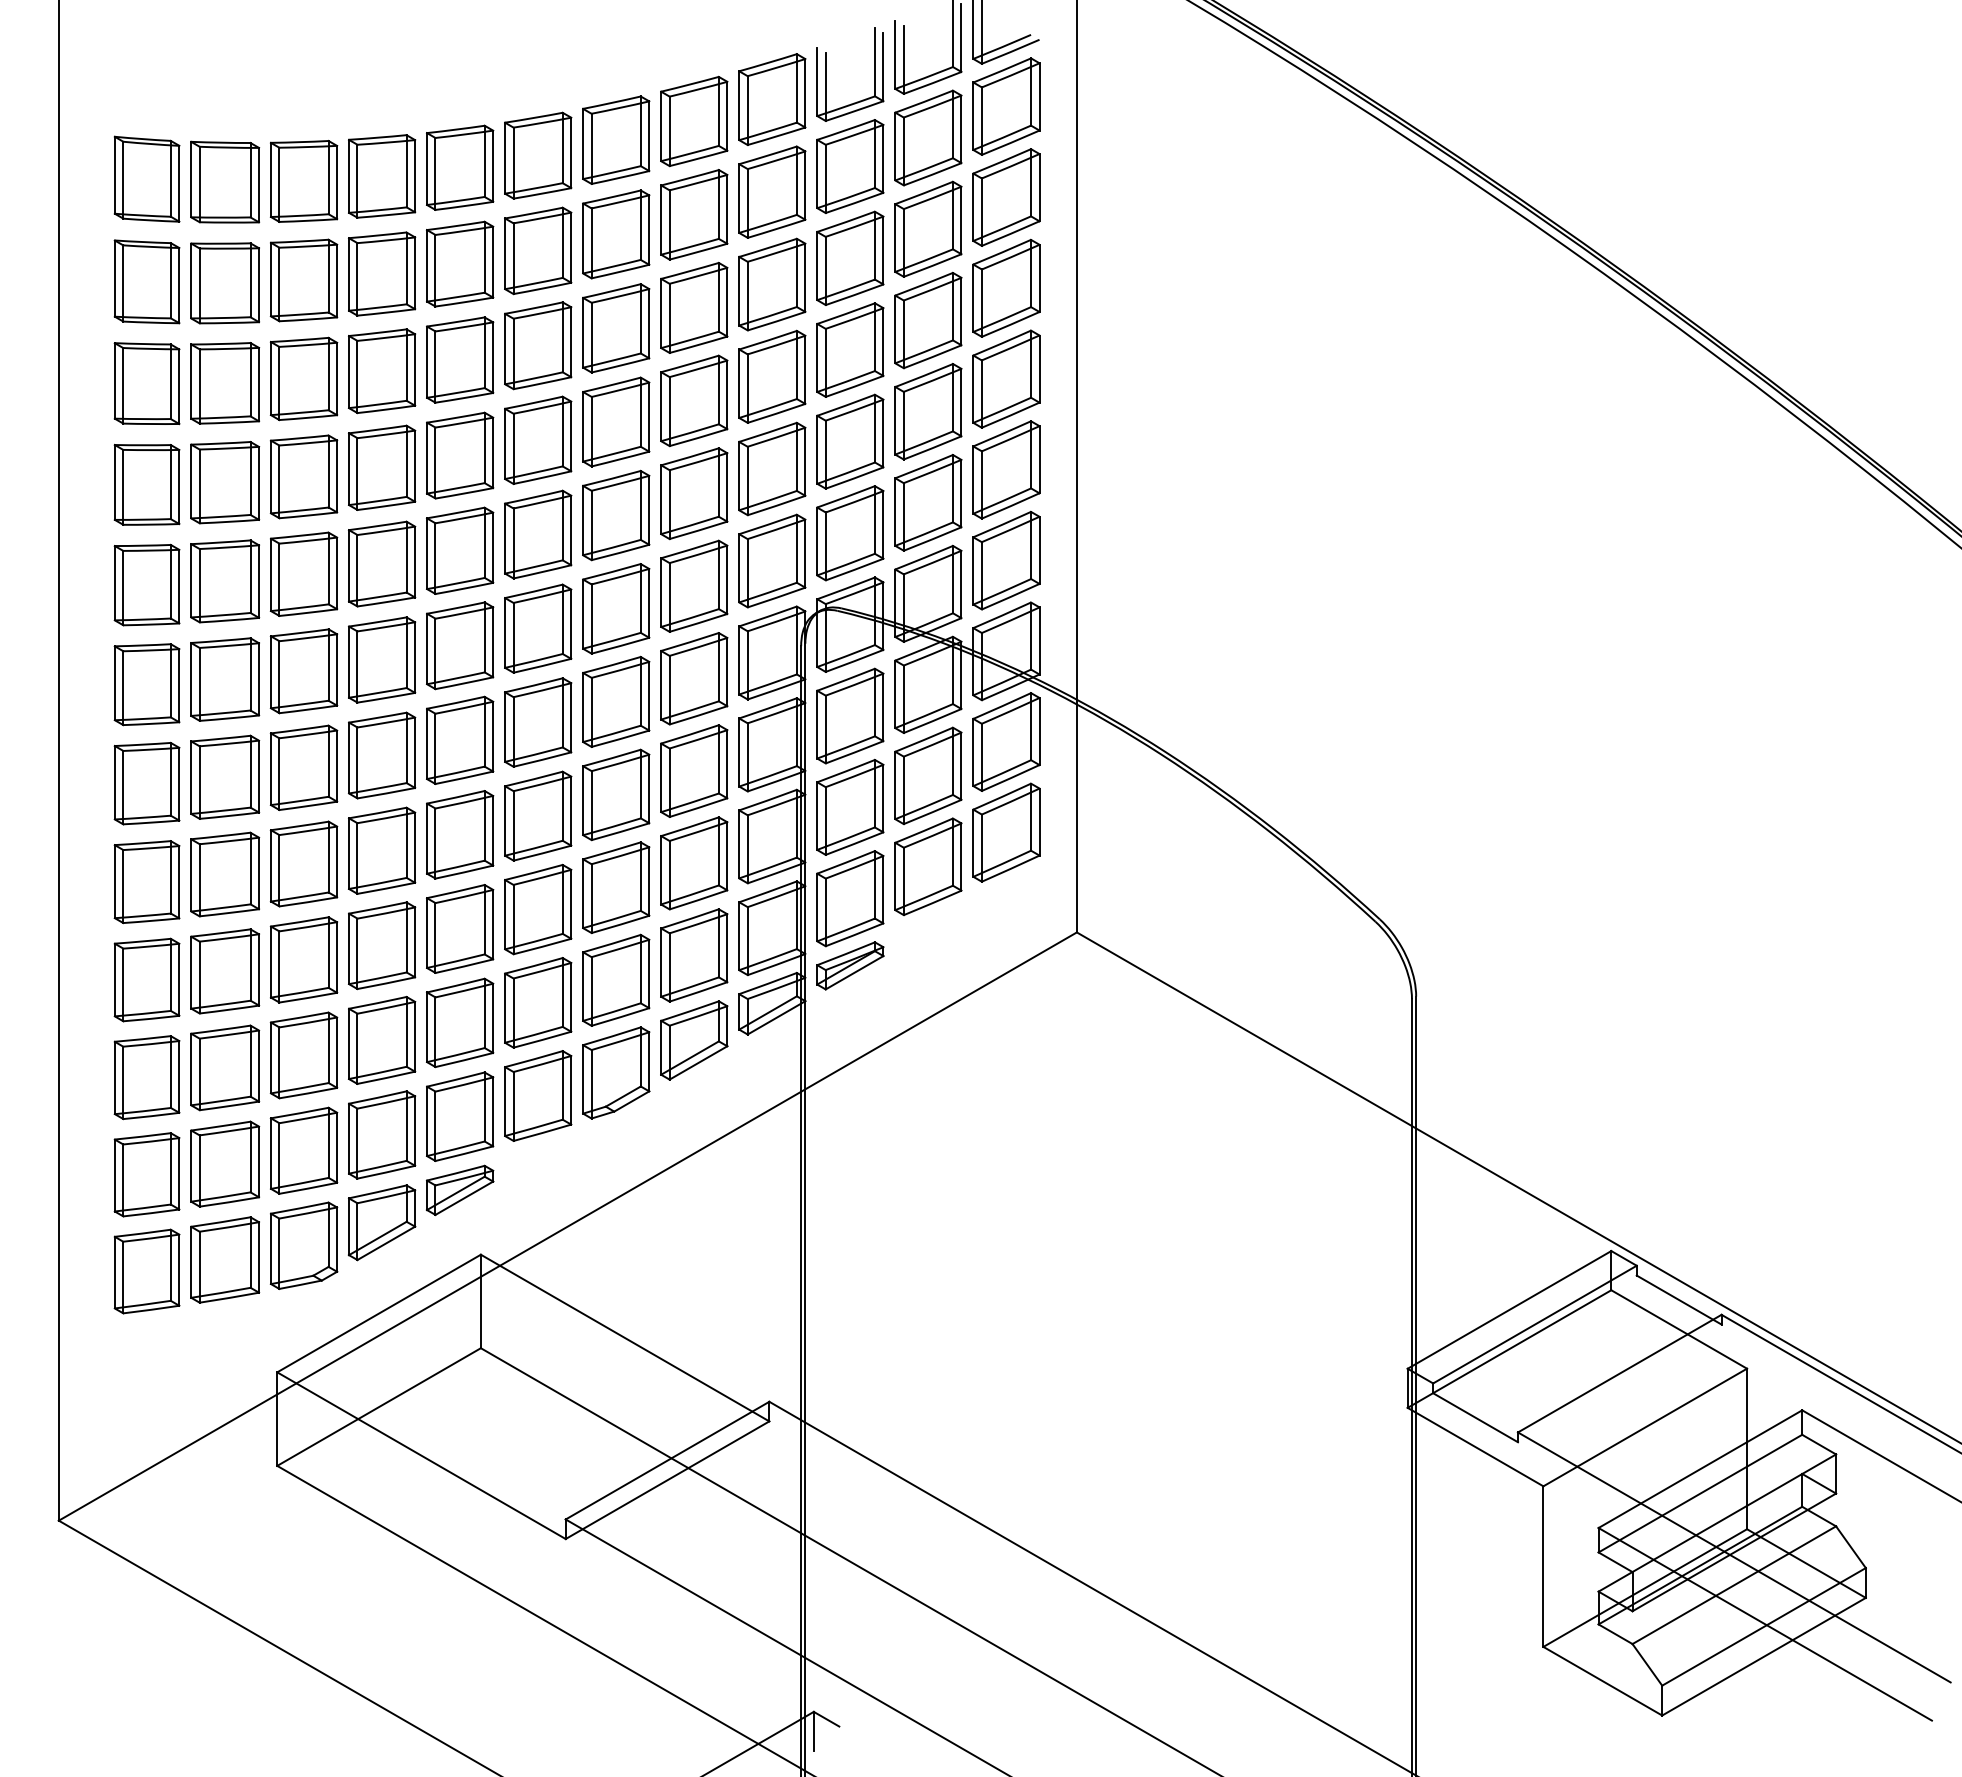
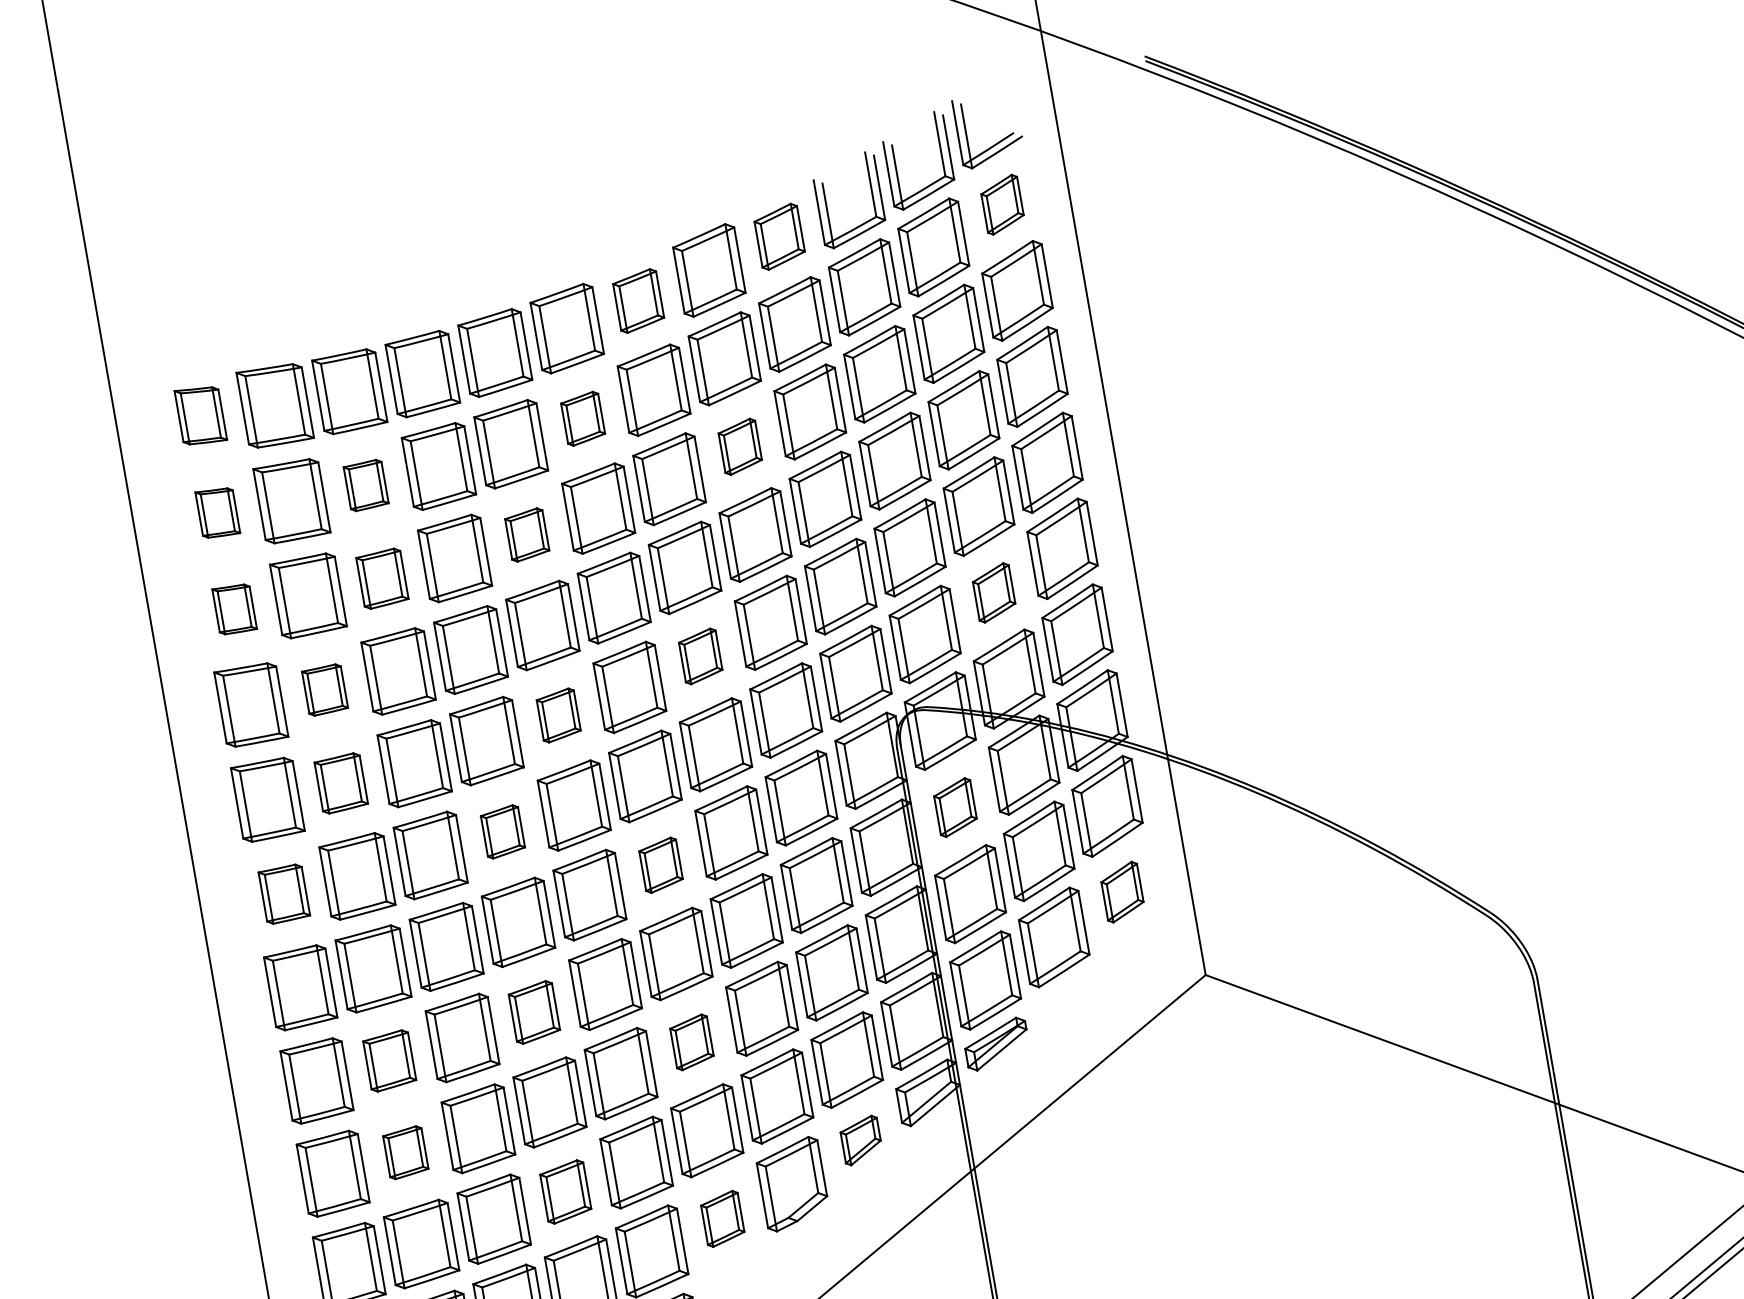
part: (772, 99) -> (779, 236), size x0.7
part: (1006, 106) -> (1002, 204), size x0.6
part: (616, 139) -> (638, 300), size x0.7
part: (146, 178) -> (200, 414), size x0.7
part: (538, 250) -> (583, 418), size x0.6
part: (303, 280) -> (365, 485), size x0.6
part: (146, 281) -> (217, 512), size x0.6
part: (694, 307) -> (740, 446), size x0.6
part: (460, 359) -> (527, 534), size x0.6
part: (303, 378) -> (381, 578), size x0.7
part: (146, 383) -> (234, 609), size x0.6
part: (225, 482) -> (325, 689), size x0.6
part: (928, 502) -> (994, 592), size x0.6
part: (616, 515) -> (700, 656), size x0.6
part: (460, 550) -> (558, 715), size x0.6
part: (225, 581) -> (341, 783), size x0.7
part: (382, 659) -> (503, 831), size x0.6
part: (146, 684) -> (283, 894), size x0.7
part: (850, 715) -> (955, 807), size x0.6
part: (538, 722) -> (661, 865), size x0.6
part: (1006, 832) -> (1122, 892), size x0.6
part: (382, 850) -> (534, 1012), size x0.7
part: (225, 874) -> (390, 1060), size x0.7
part: (538, 909) -> (692, 1042), size x0.6
part: (225, 971) -> (406, 1152), size x0.6
part: (382, 1039) -> (565, 1191), size x0.7
part: (694, 1040) -> (861, 1140), size x0.6
part: (538, 1095) -> (722, 1218), size x0.6

